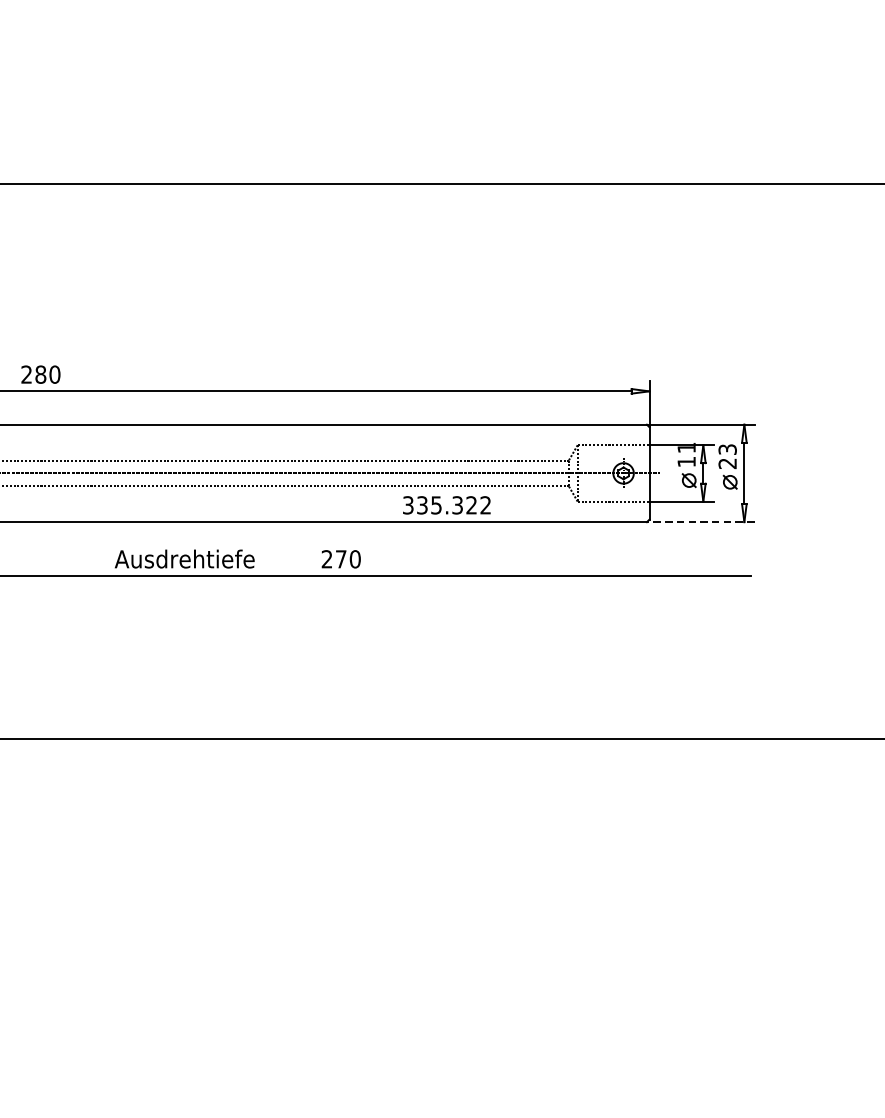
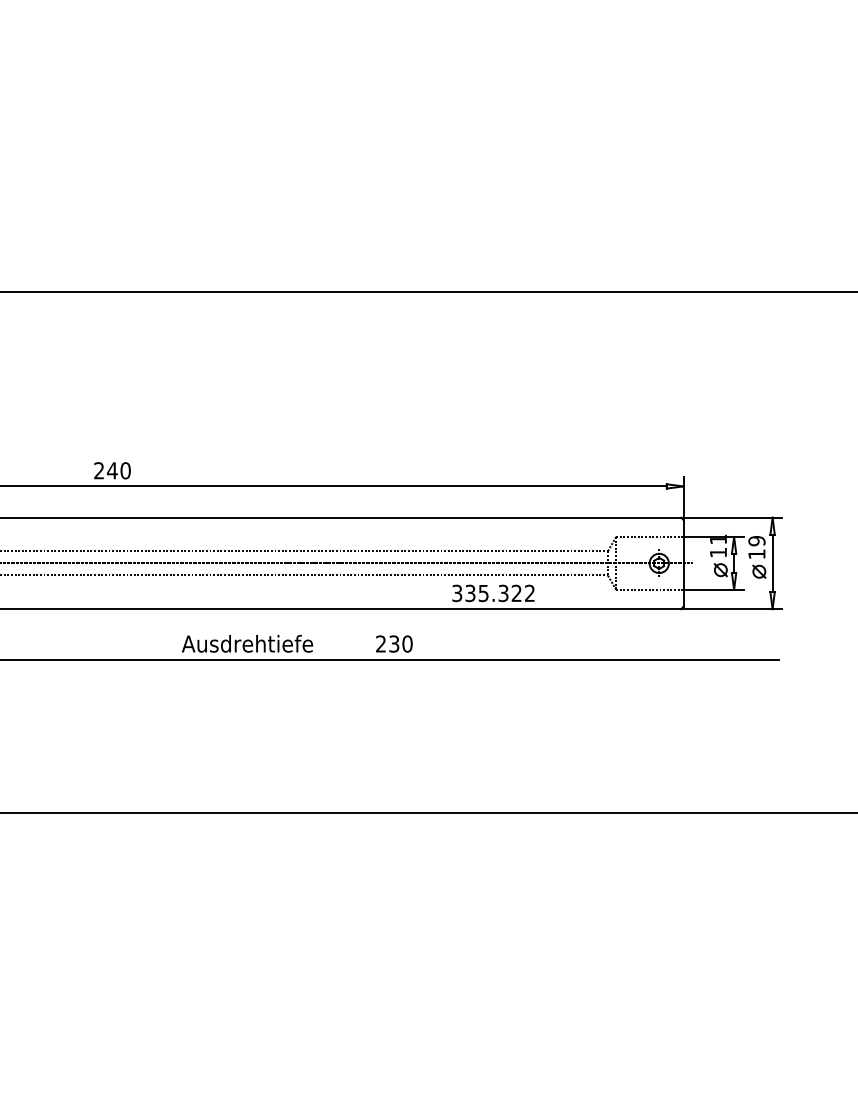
text: (40, 374) -> (112, 470), 280 -> 240
text: (727, 456) -> (756, 547), 23 -> 19
line: (700, 522) -> (731, 609), dashed -> solid
text: (341, 558) -> (394, 643), 270 -> 230

